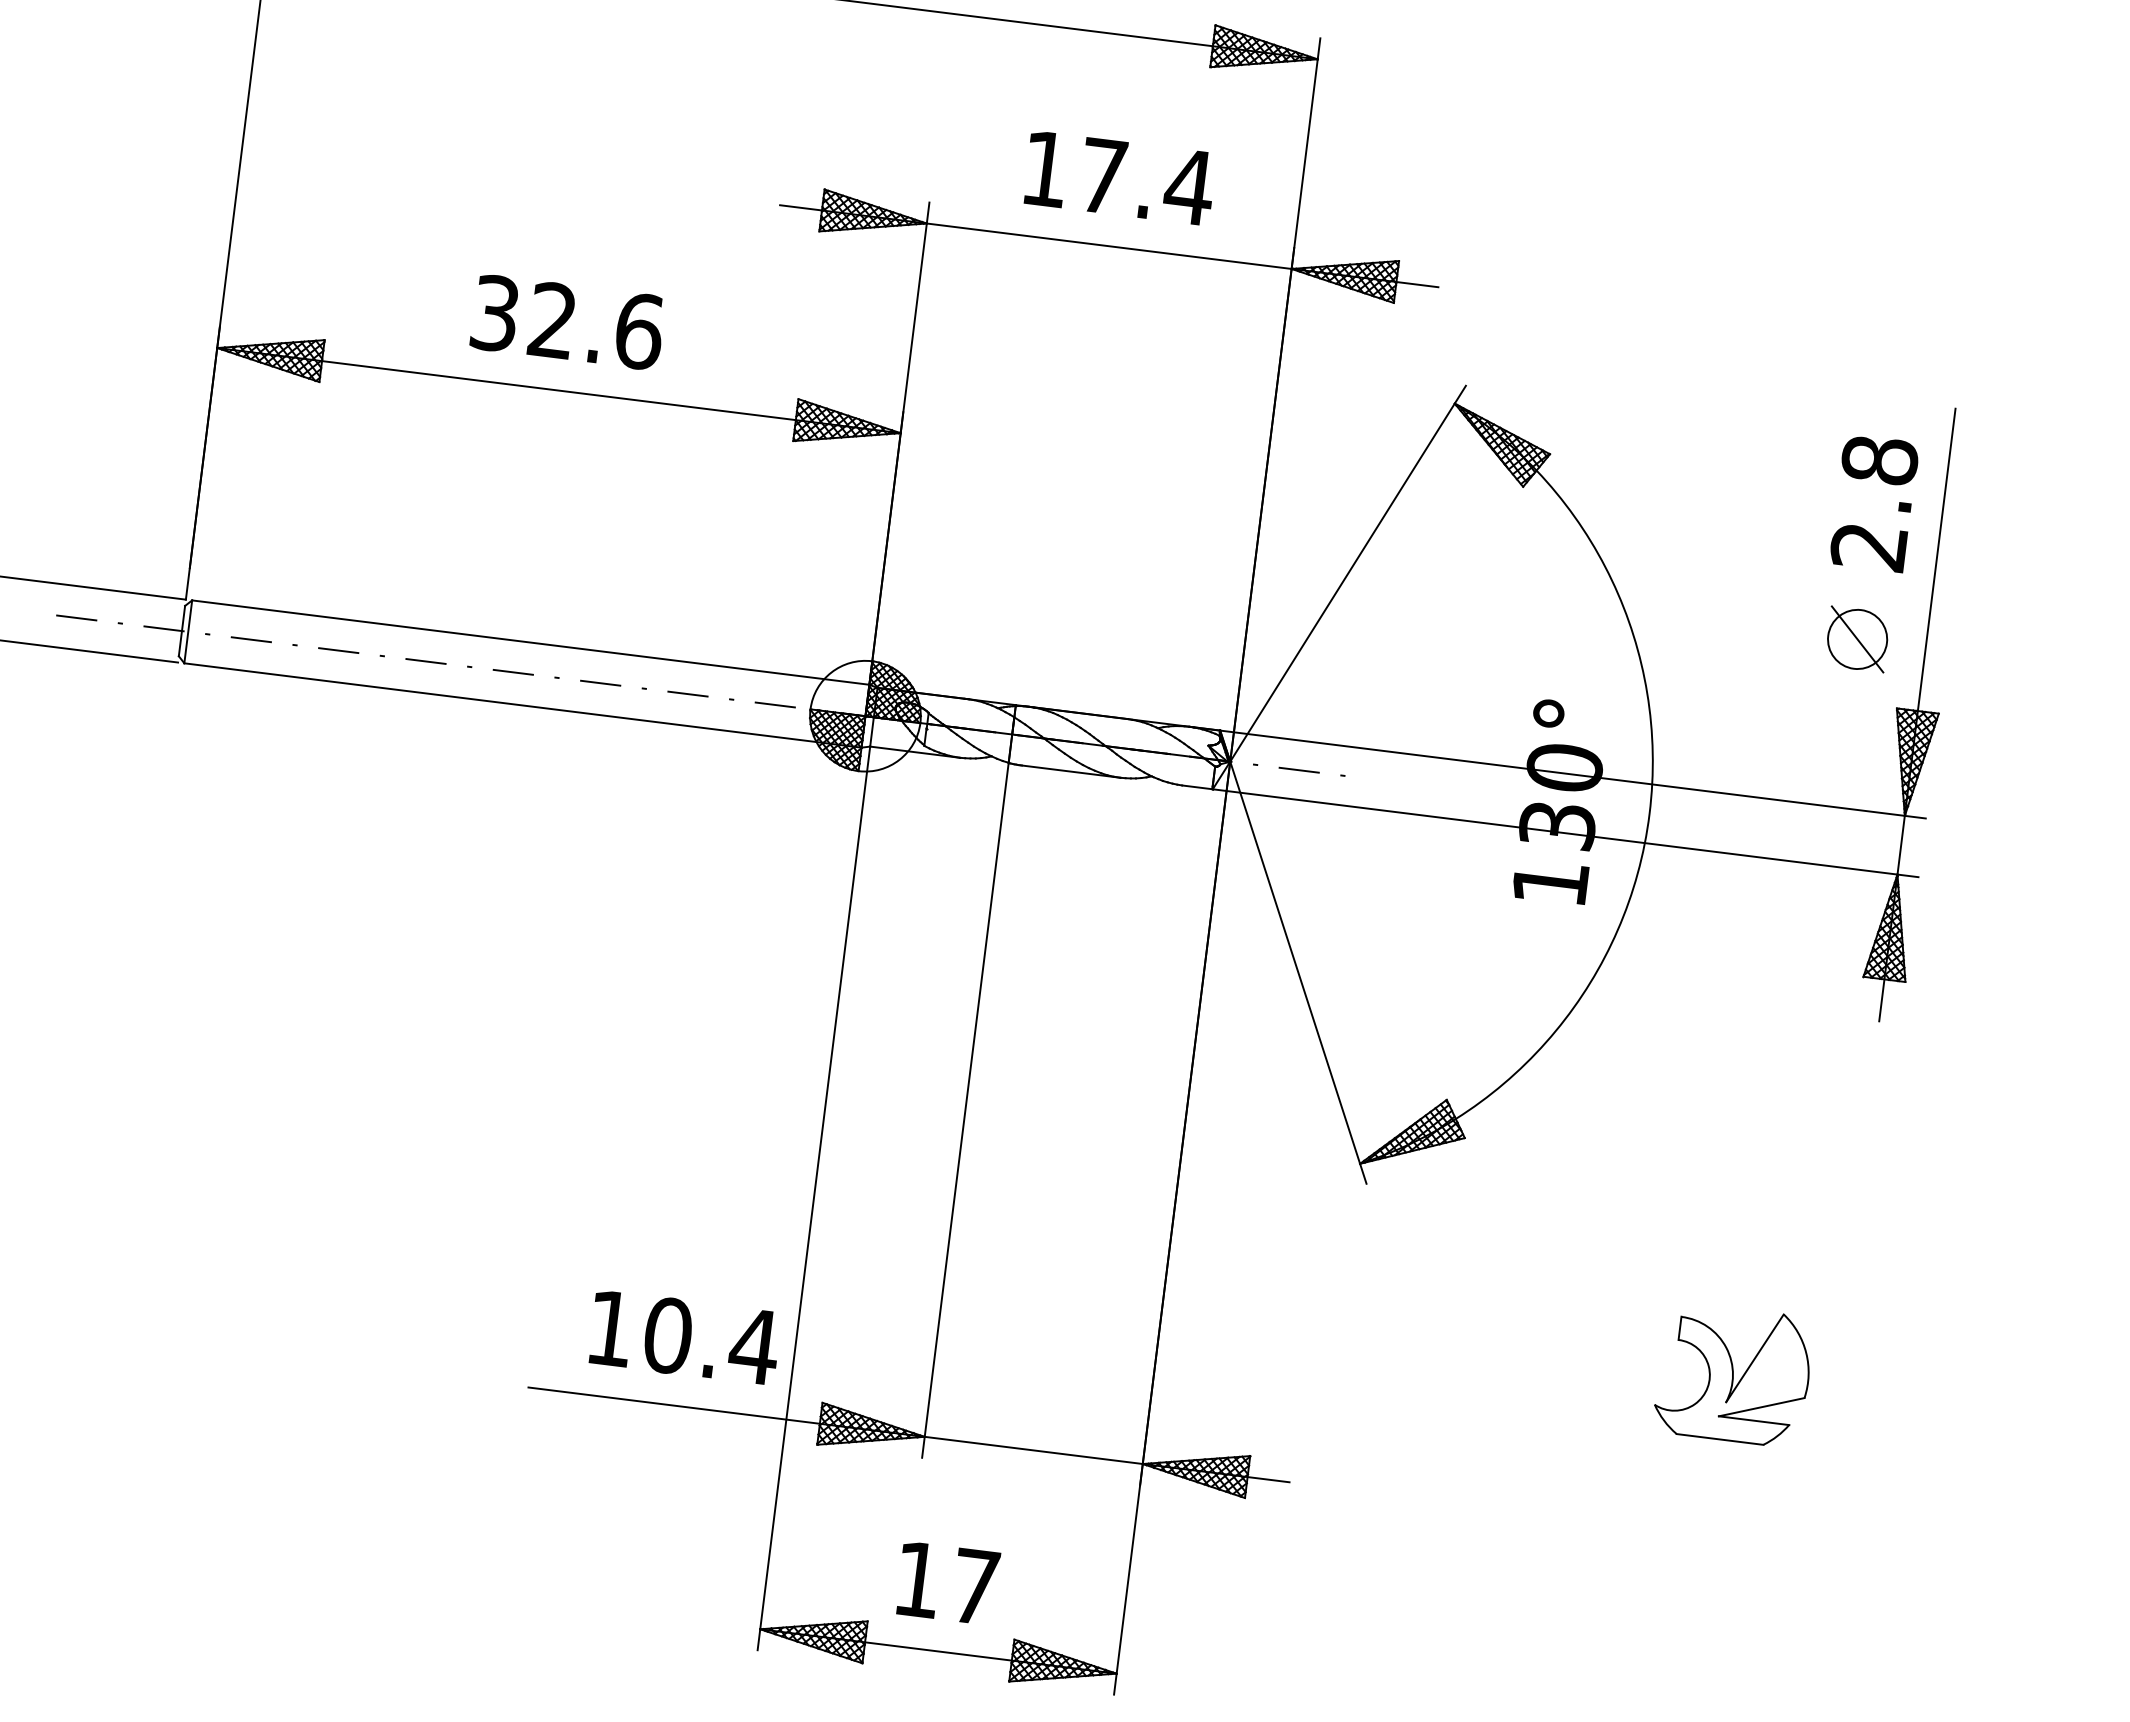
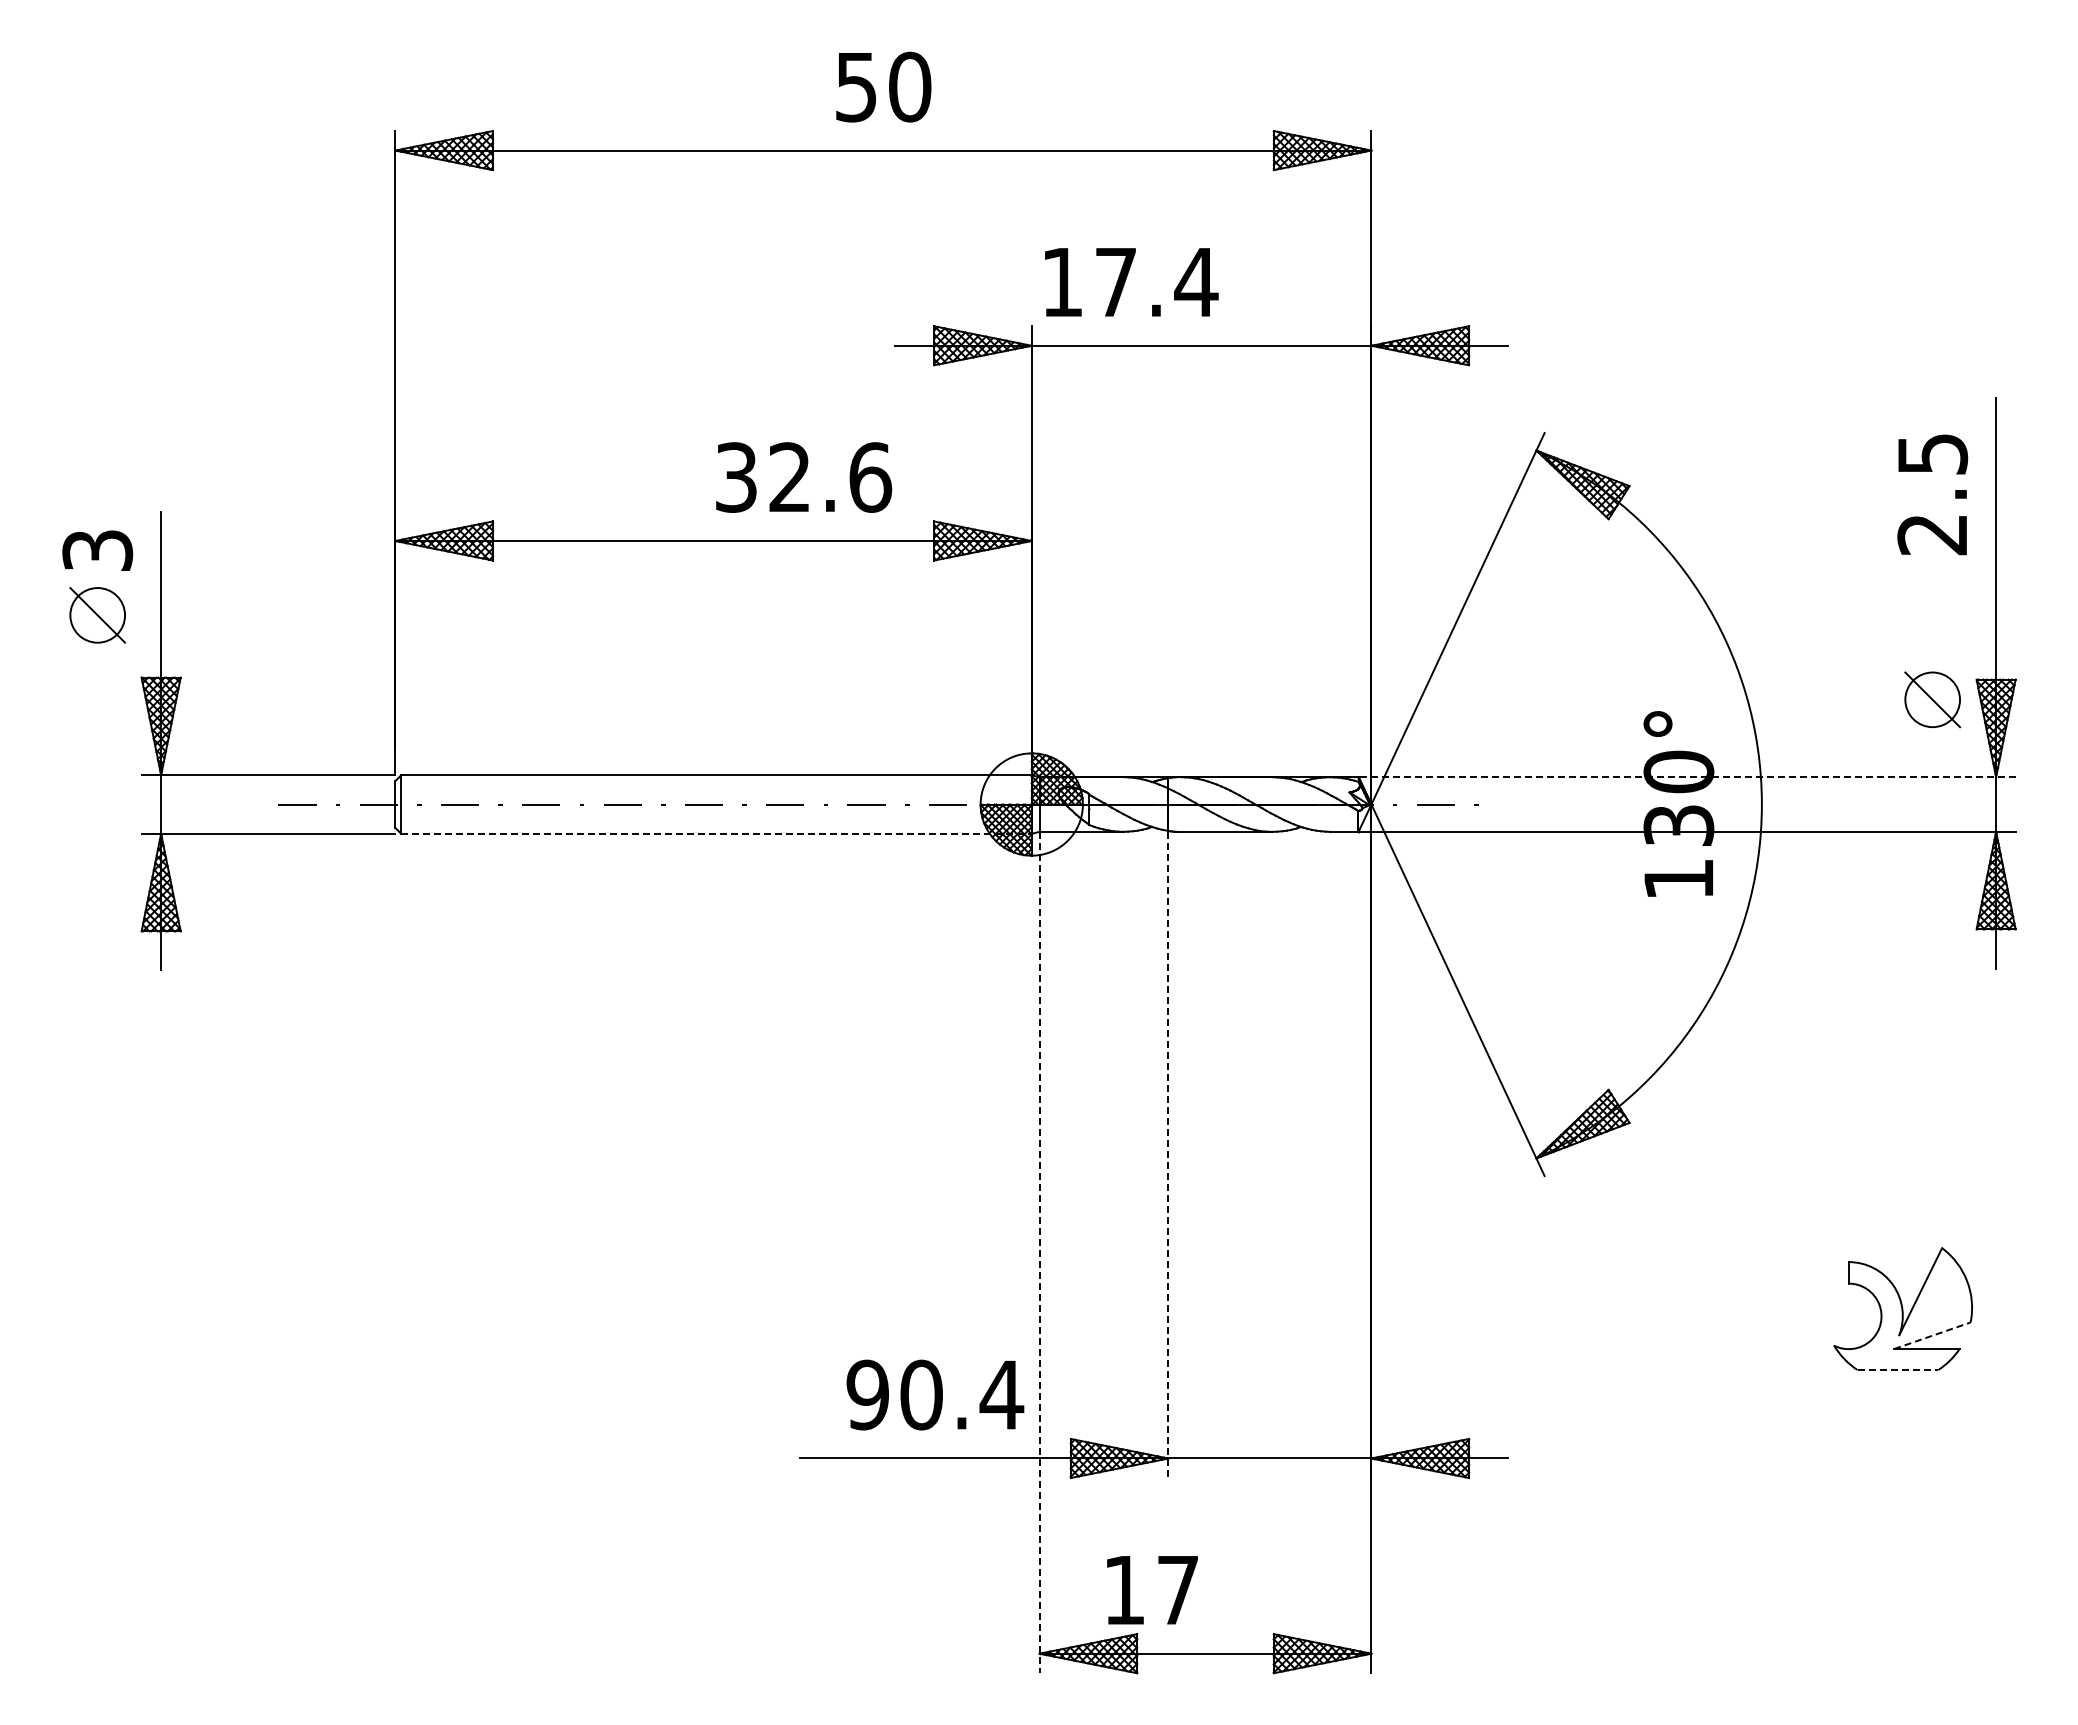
text: (1119, 178) -> (1131, 282), moved
text: (568, 322) -> (804, 477), moved
text: (1879, 460) -> (1932, 454), 2.8 -> 2.5
part: (1857, 639) -> (1932, 699), moved
line: (524, 705) -> (717, 833), solid -> dashed
line: (1572, 774) -> (1686, 777), solid -> dashed
line: (965, 1111) -> (1168, 1155), solid -> dashed
line: (813, 1198) -> (1039, 1252), solid -> dashed
text: (610, 1327) -> (867, 1394), 10.4 -> 90.4
line: (1761, 1406) -> (1932, 1335), solid -> dashed
line: (1720, 1440) -> (1898, 1370), solid -> dashed
text: (947, 1583) -> (1152, 1590), moved

